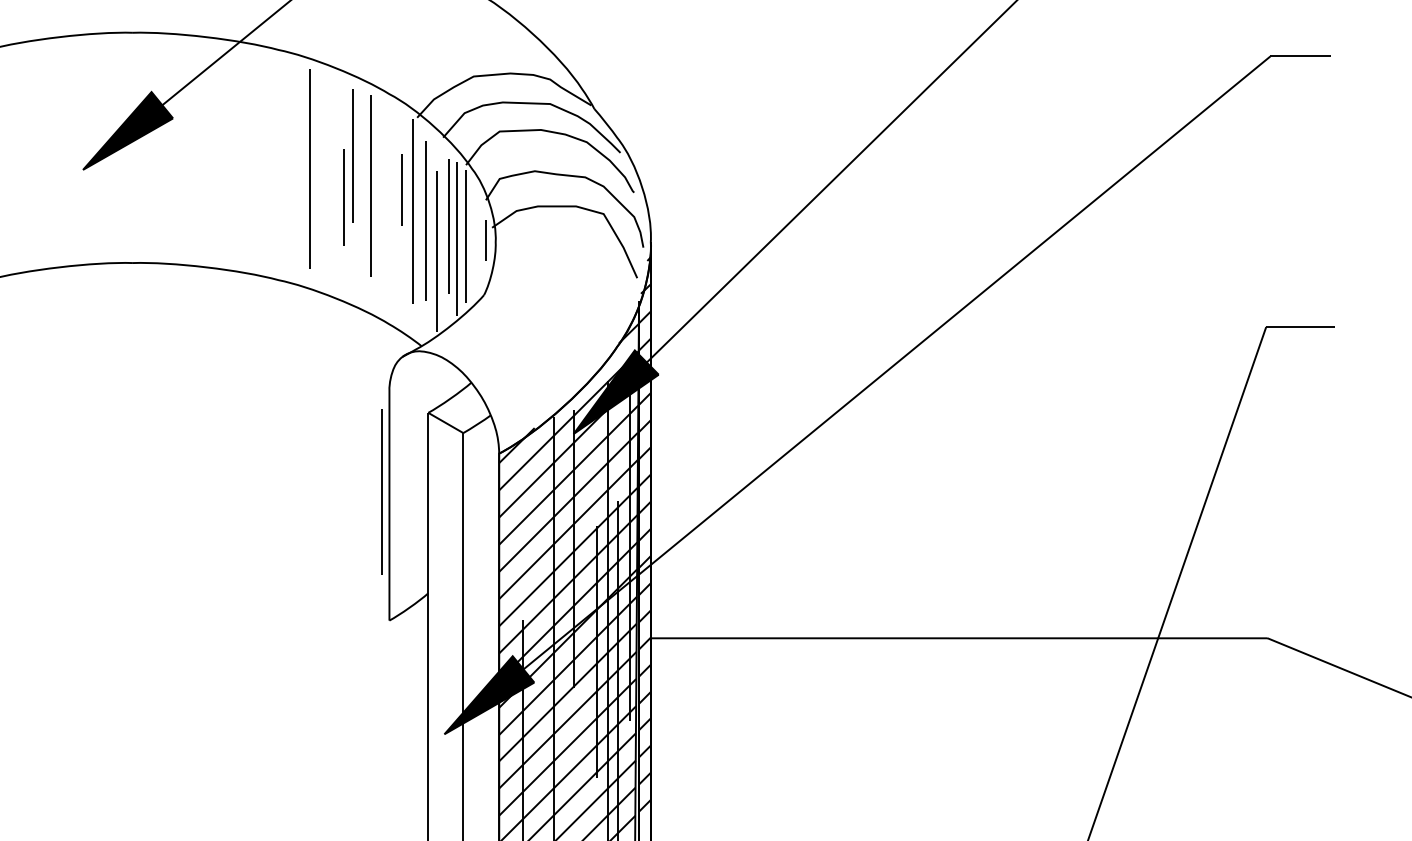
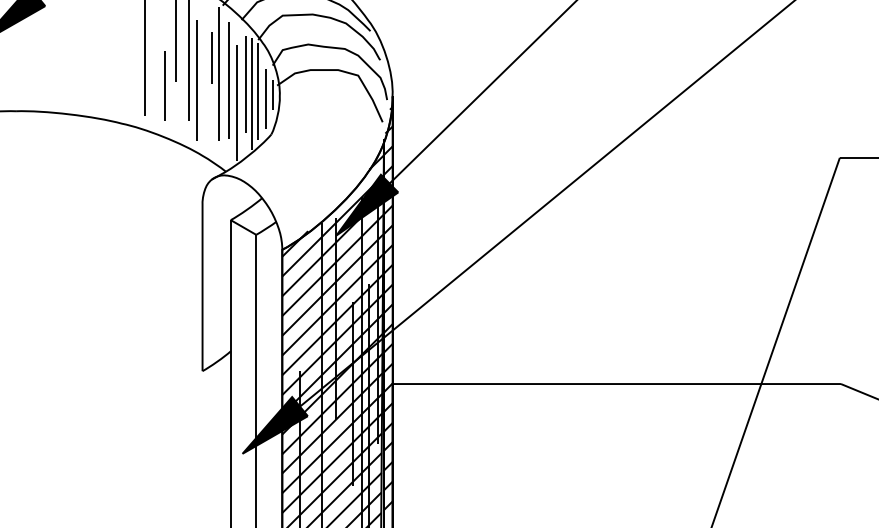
line: (343, 197) -> (164, 86), moved
line: (476, 245) -> (265, 98), added
line: (381, 491) -> (196, 80), moved

